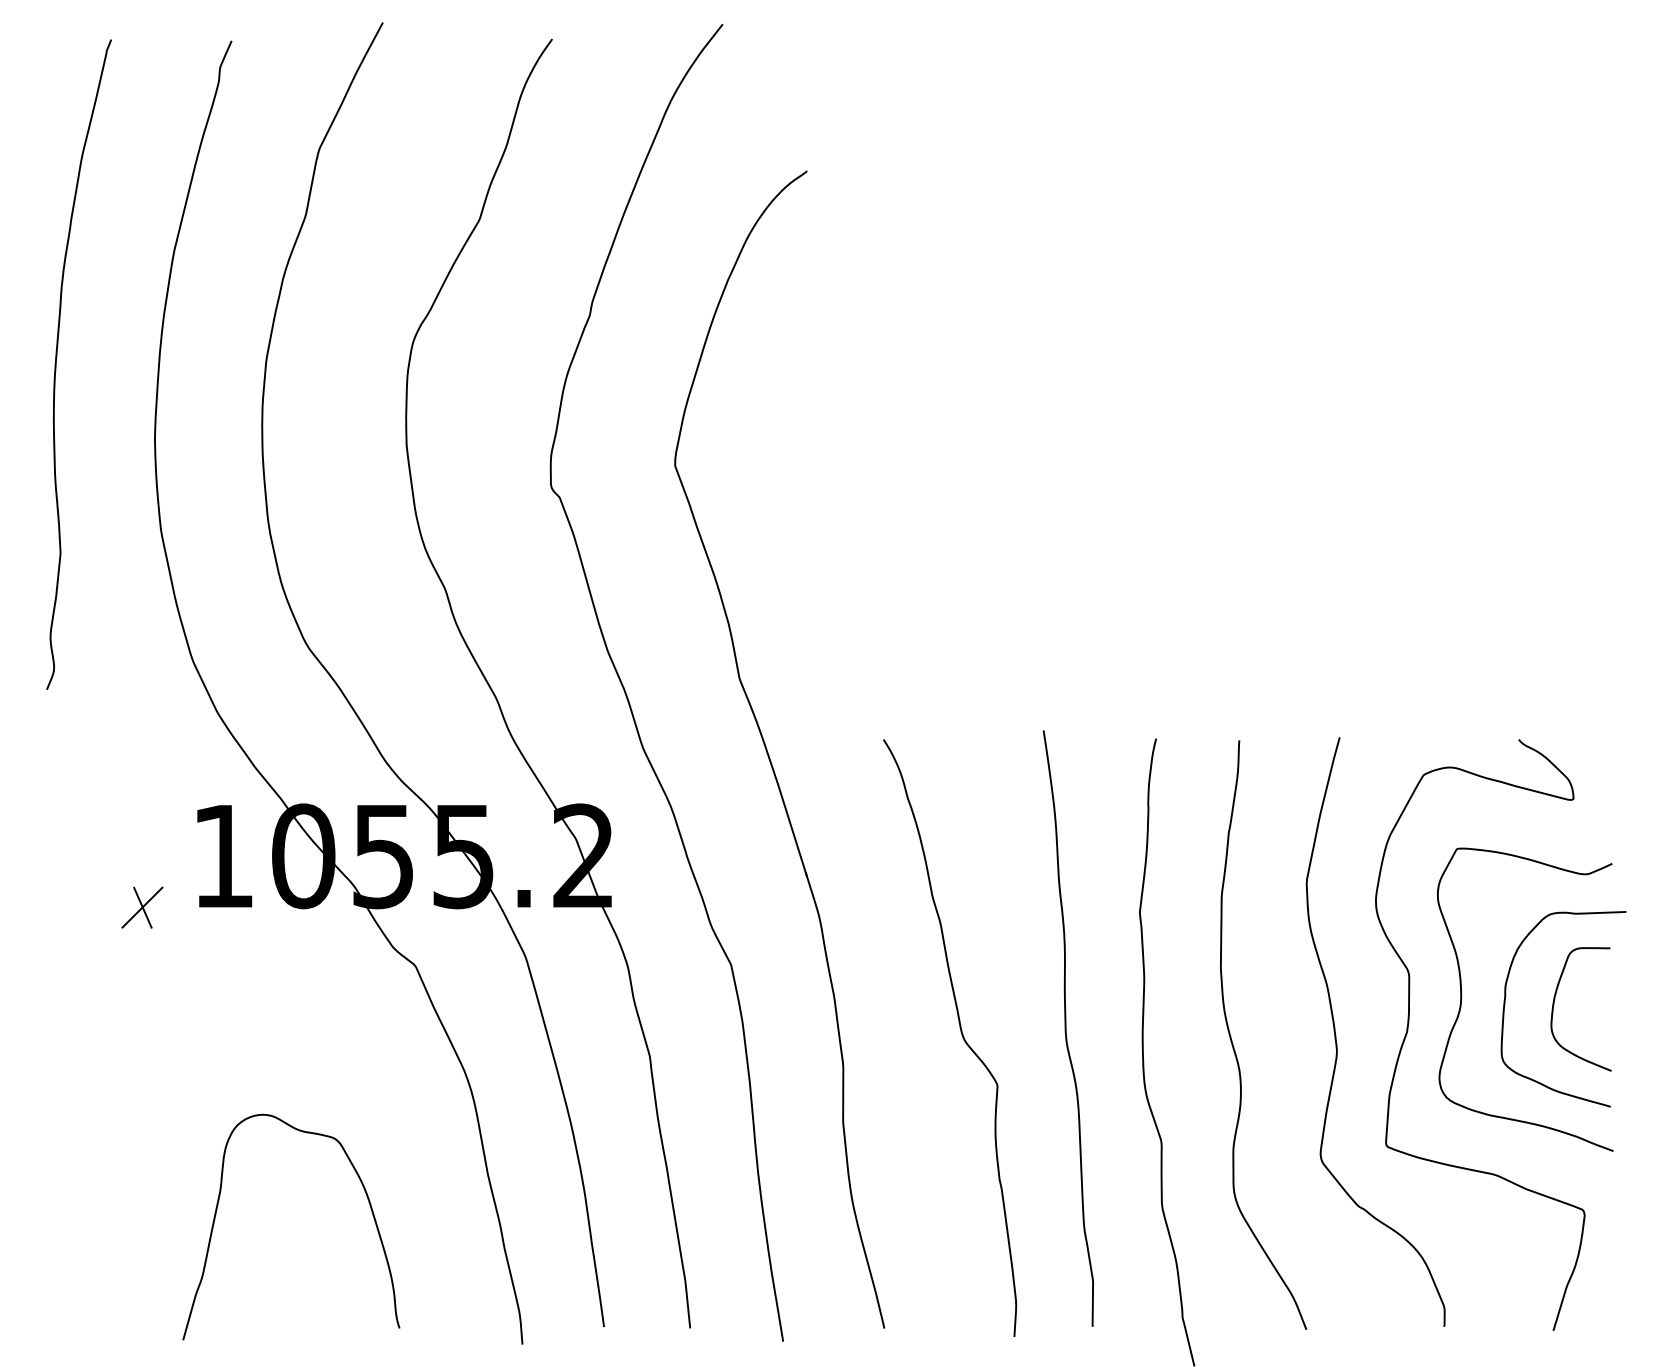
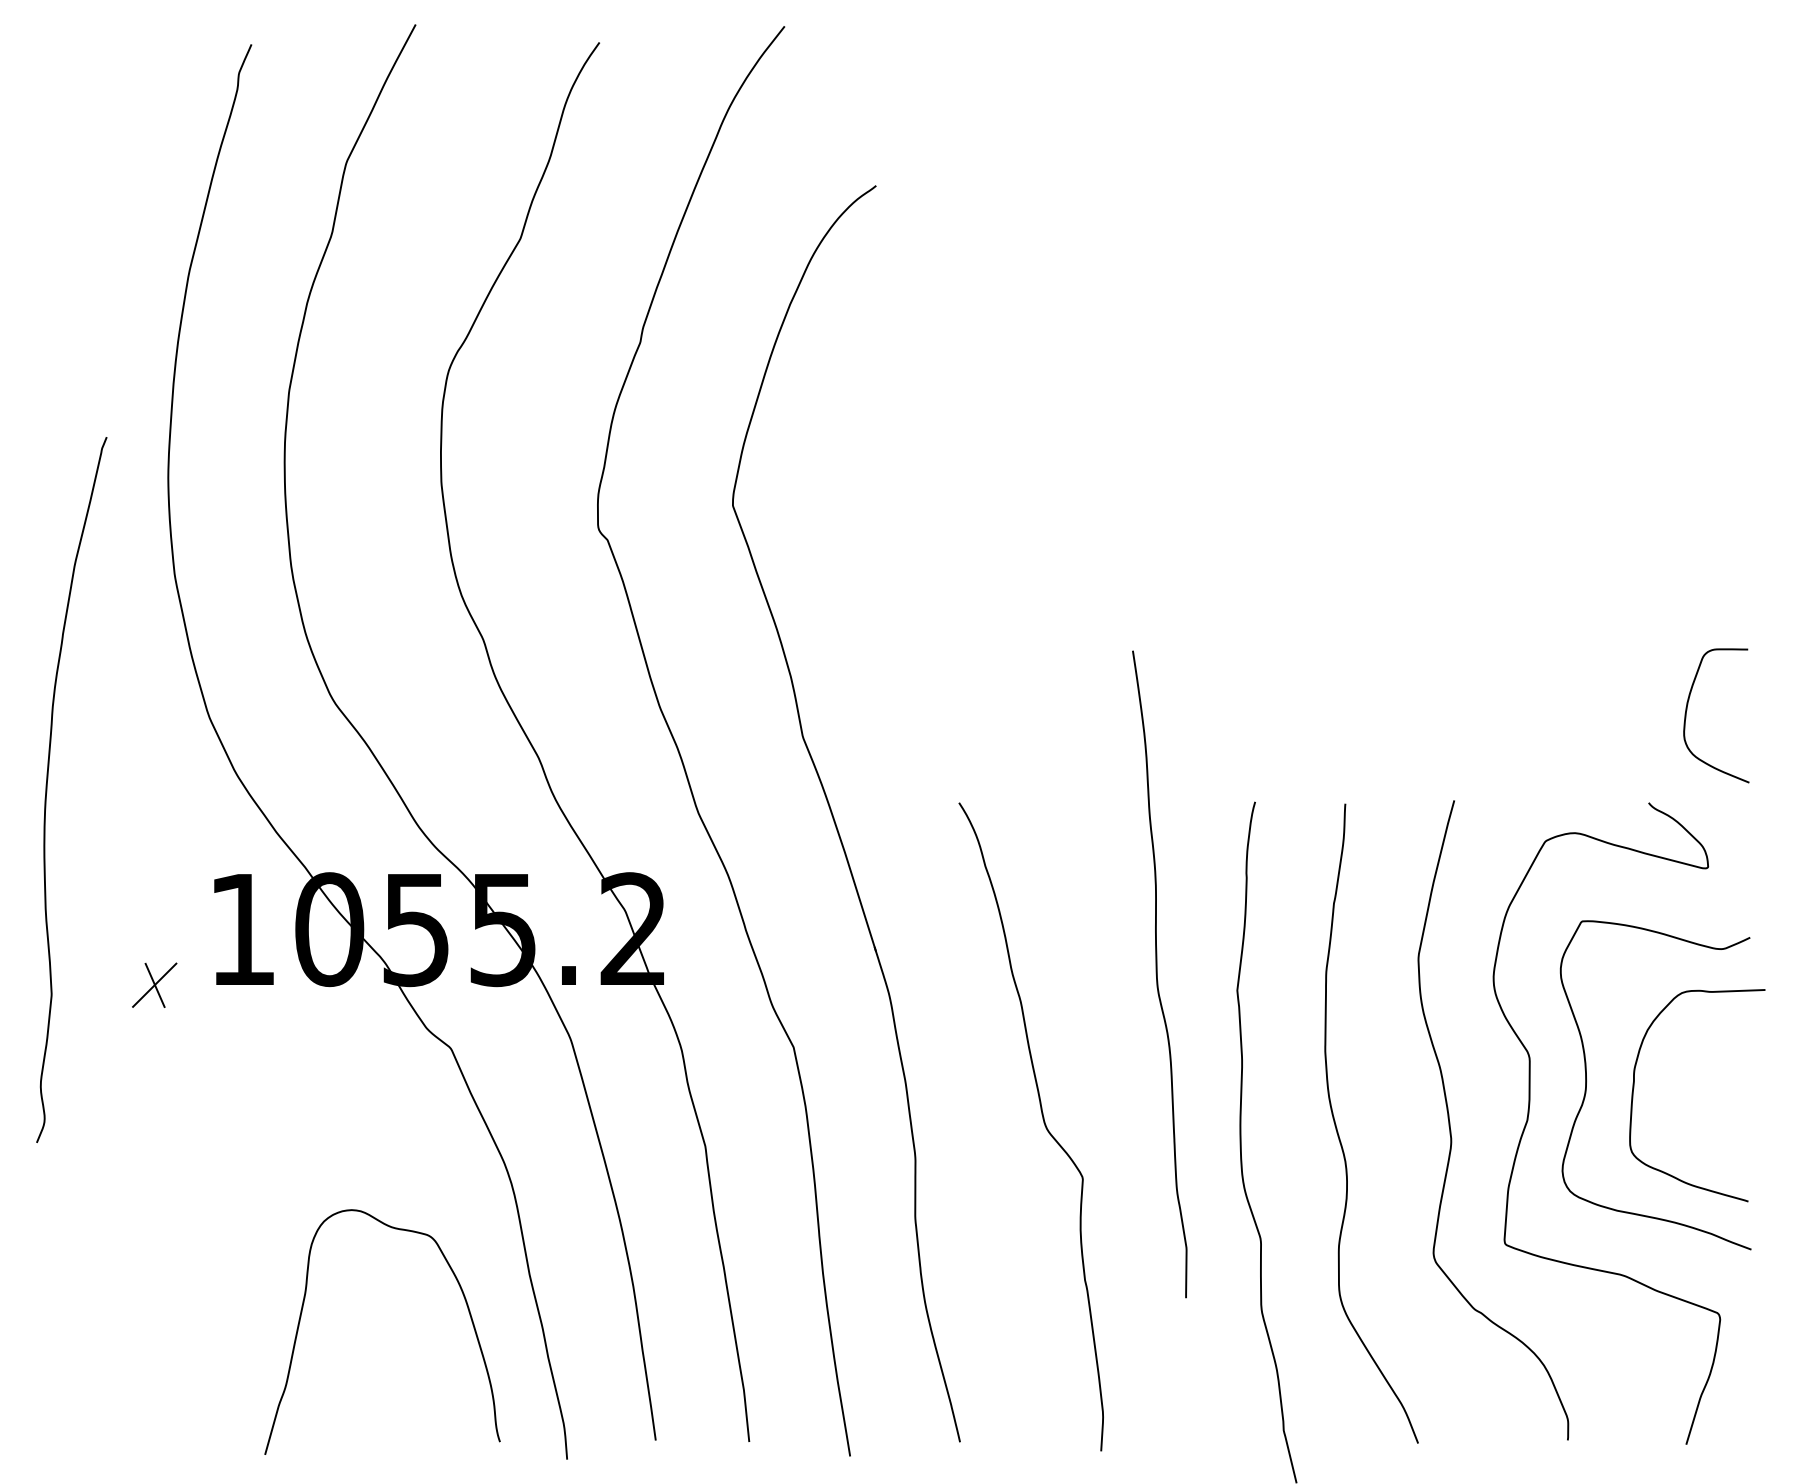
curve: (57, 358) -> (48, 783), moved
curve: (1554, 1005) -> (1687, 711), moved
curve: (1066, 1028) -> (1157, 974), moved
curve: (217, 1210) -> (302, 1314), moved

